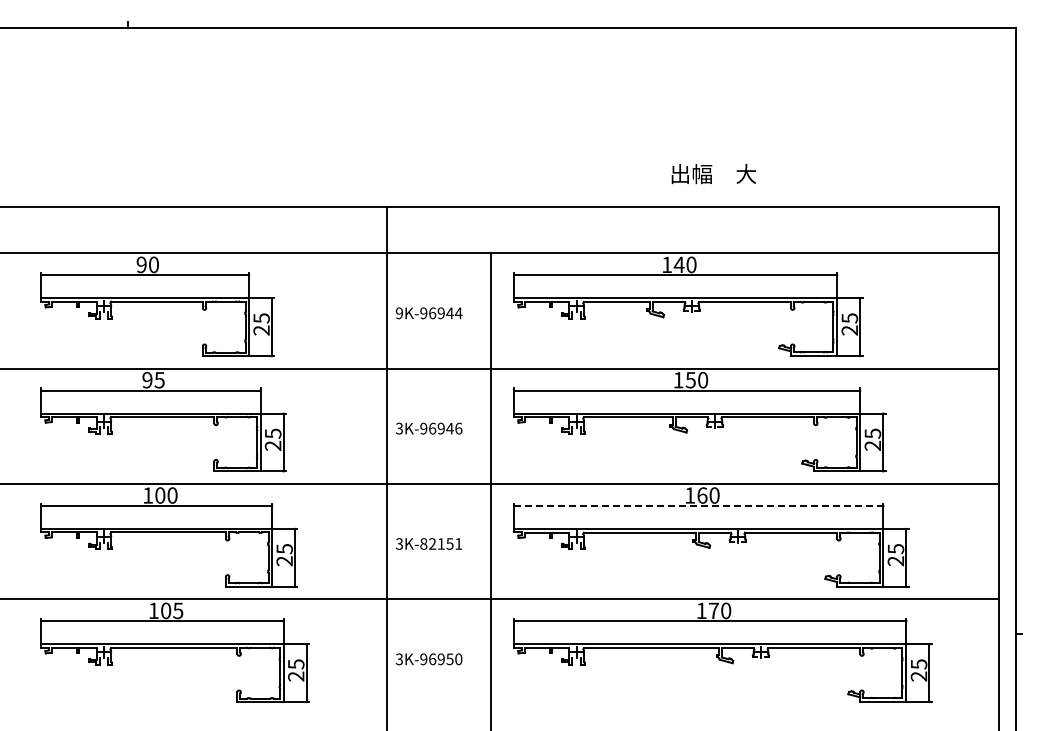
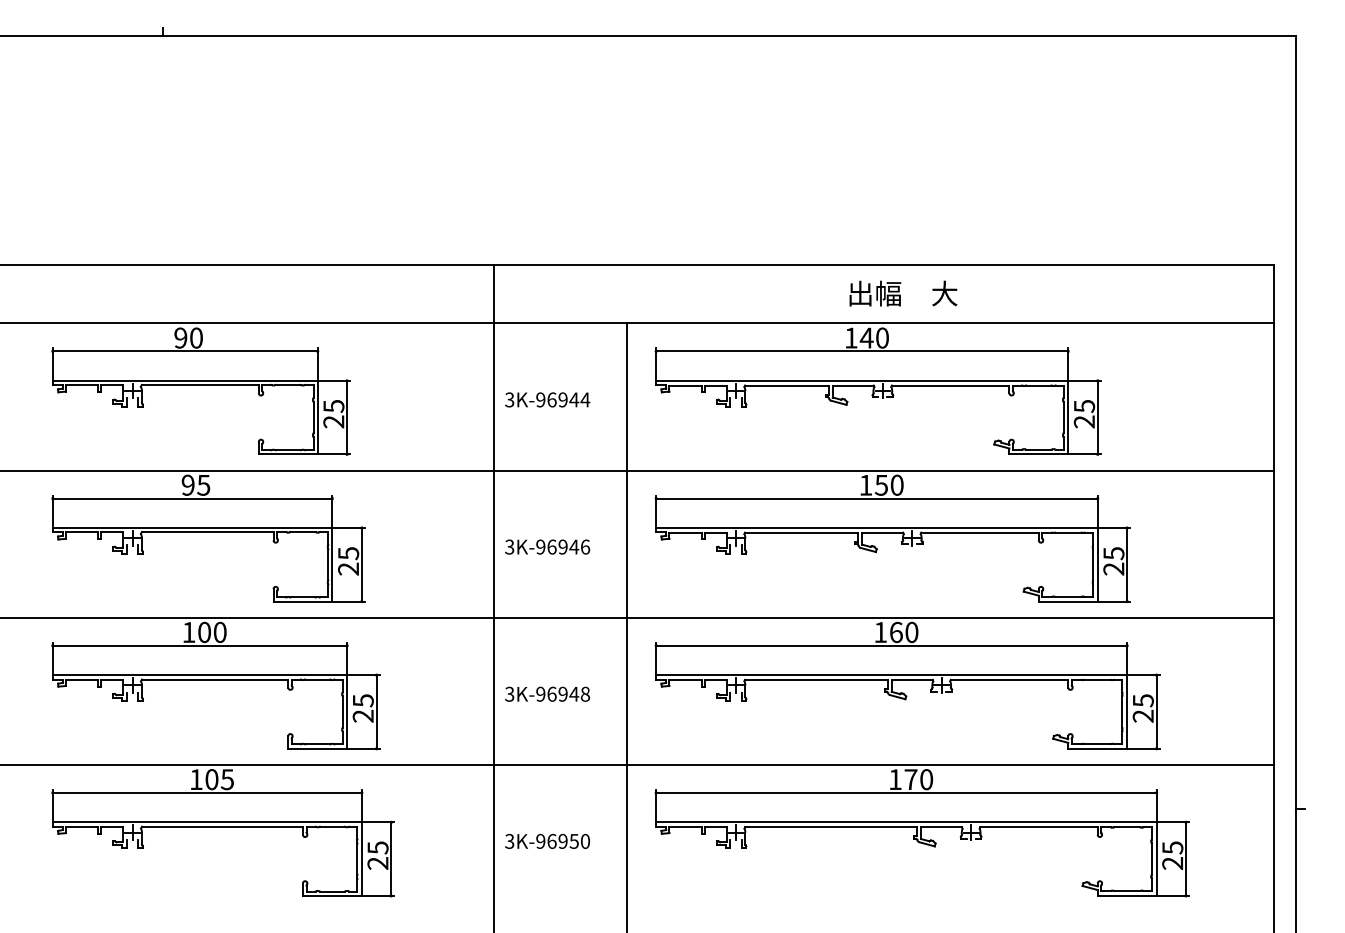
text: (713, 174) -> (902, 294), moved
text: (398, 313) -> (508, 400), 9K-96944 -> 3K-96944
line: (698, 505) -> (891, 645), dashed -> solid
text: (441, 543) -> (563, 693), 3K-82151 -> 3K-96948

